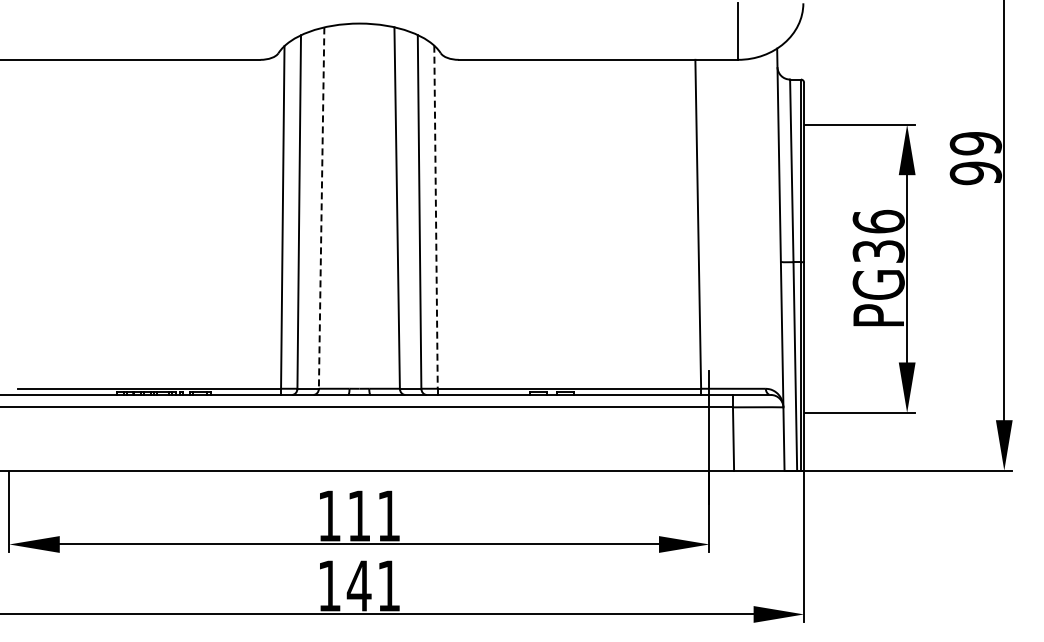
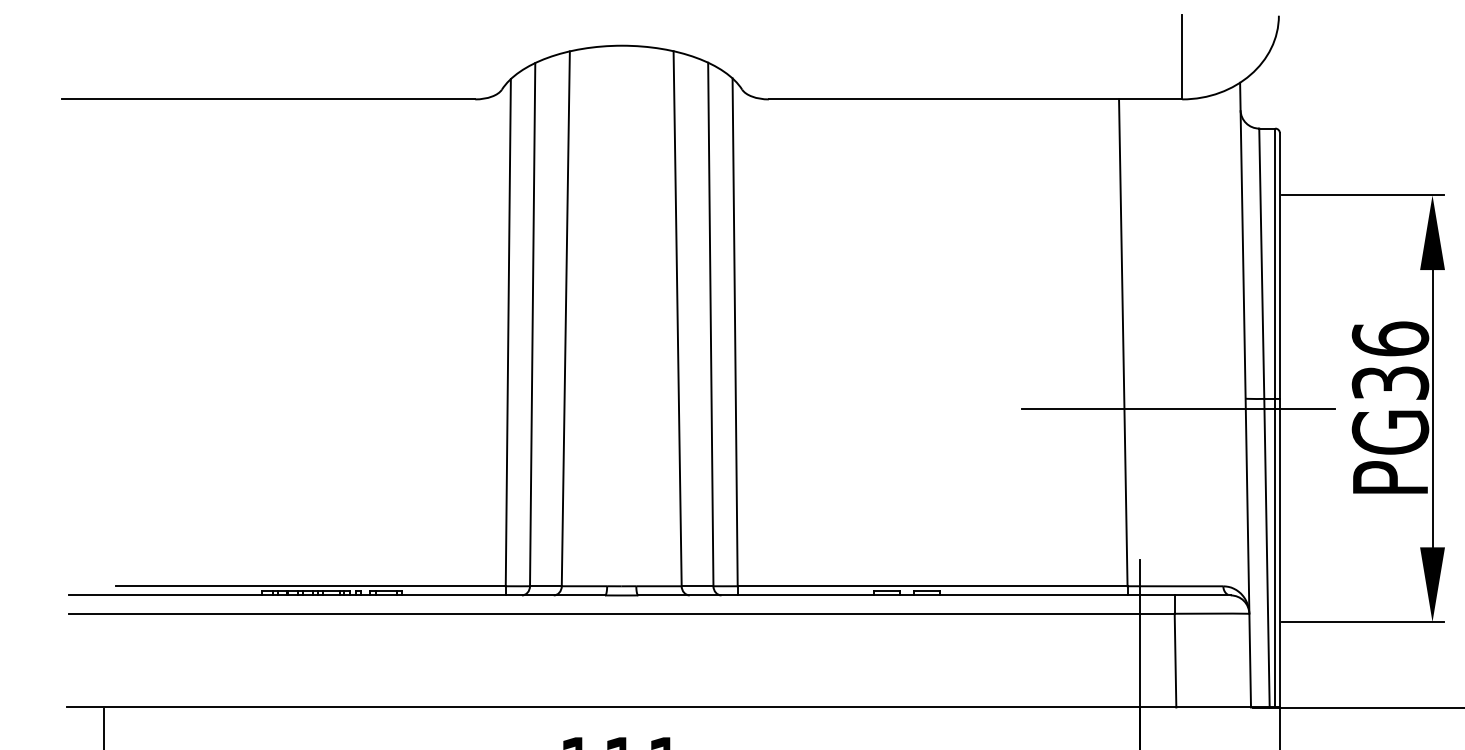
line: (321, 208) -> (565, 319), dashed -> solid
line: (436, 217) -> (735, 332), dashed -> solid
line: (734, 268) -> (1176, 408), added

